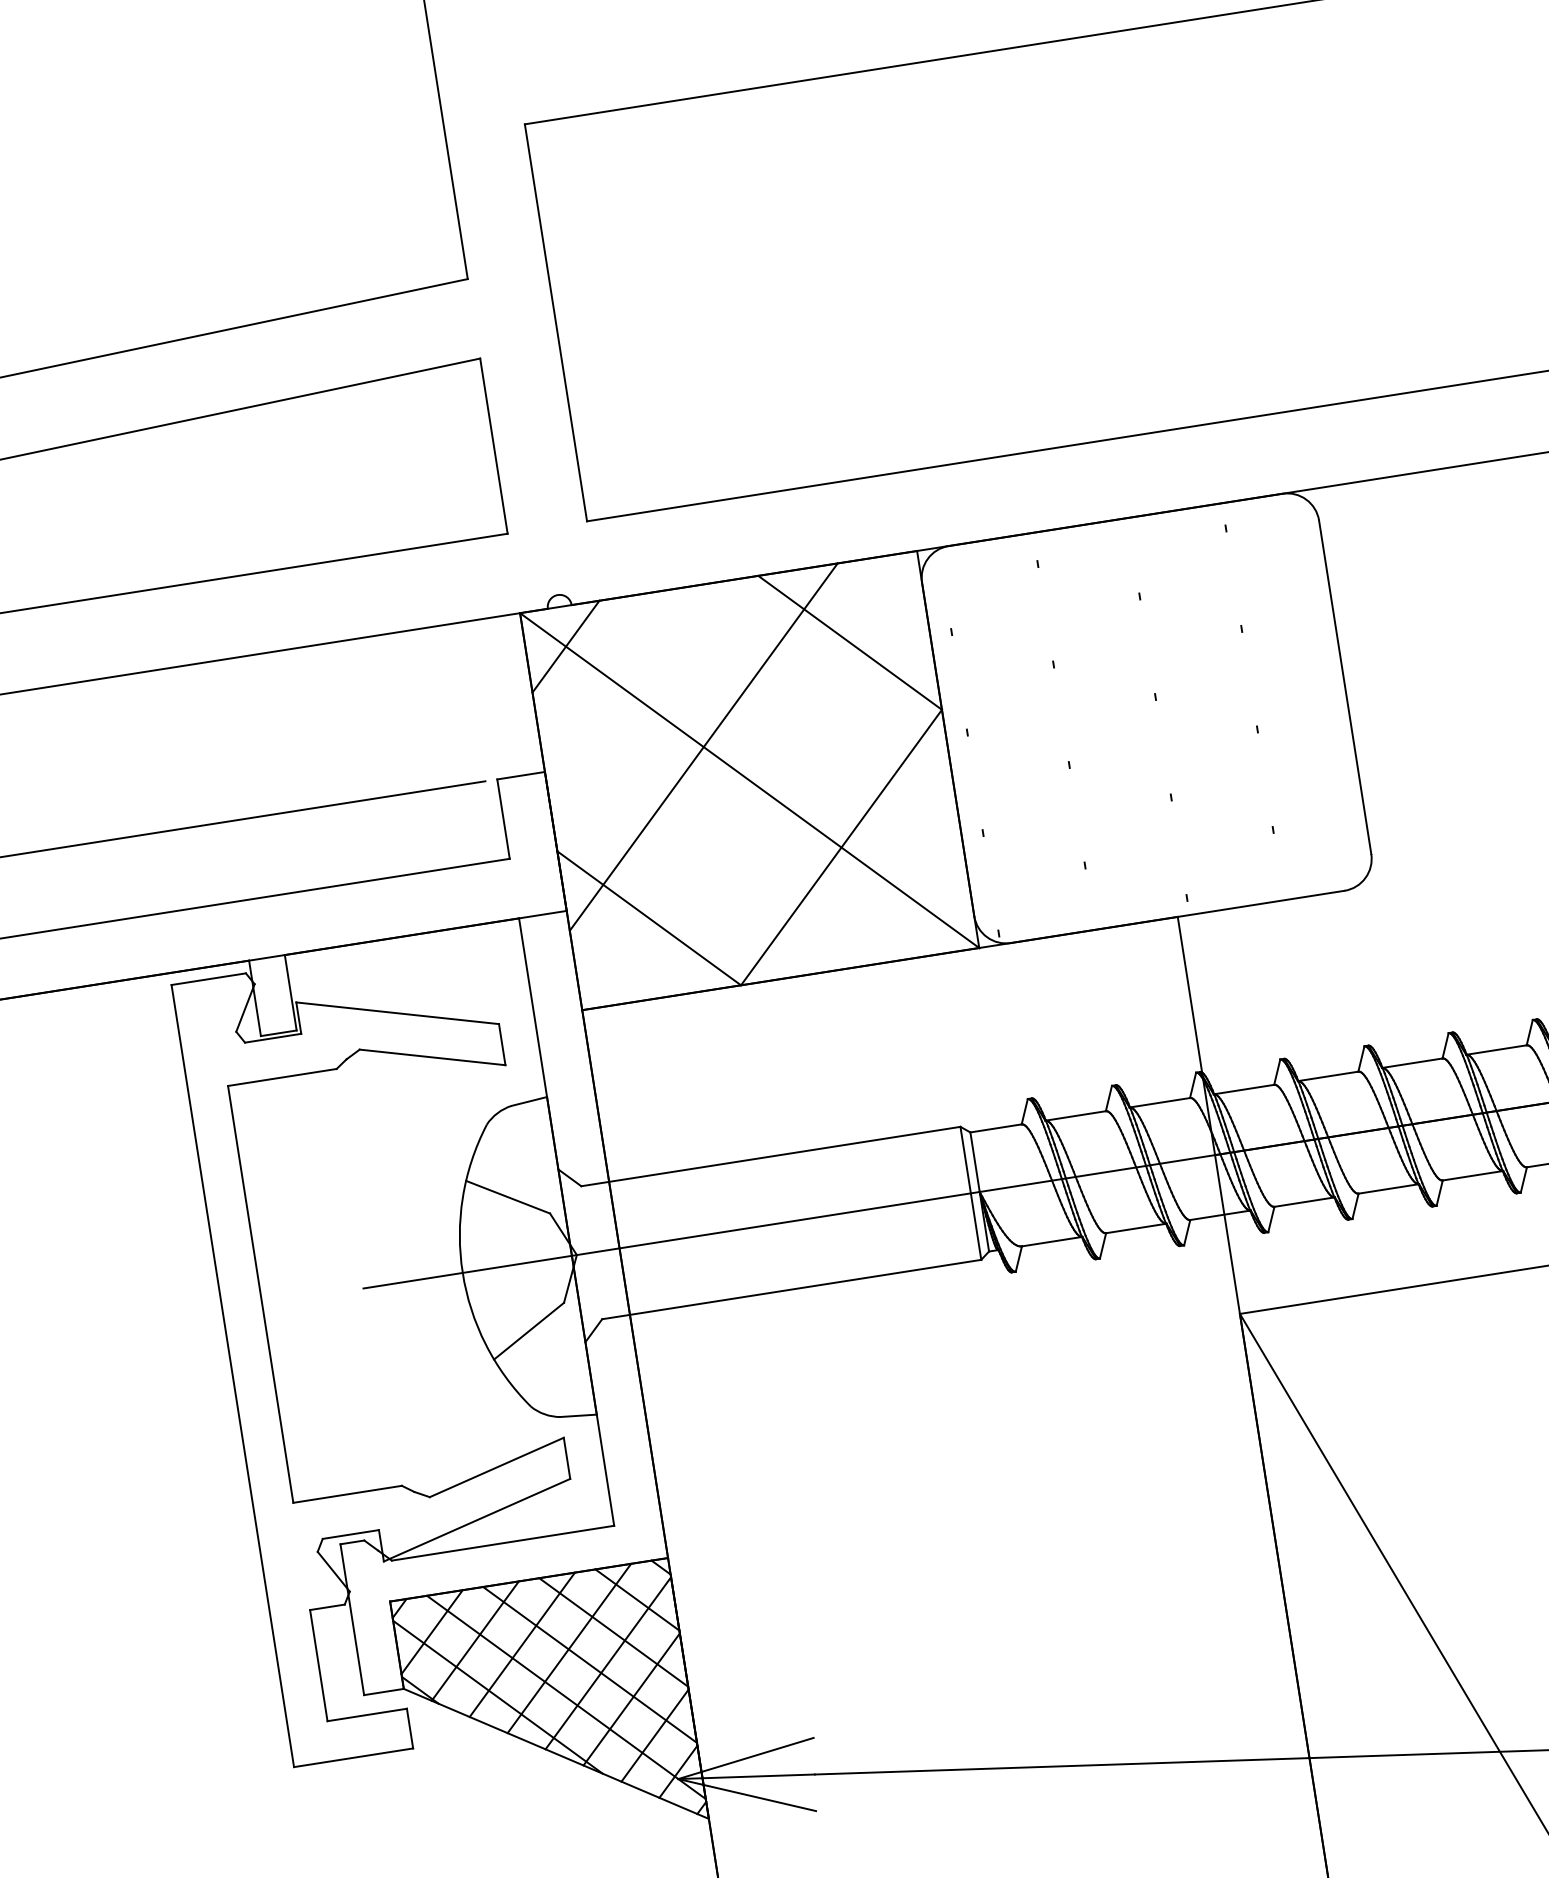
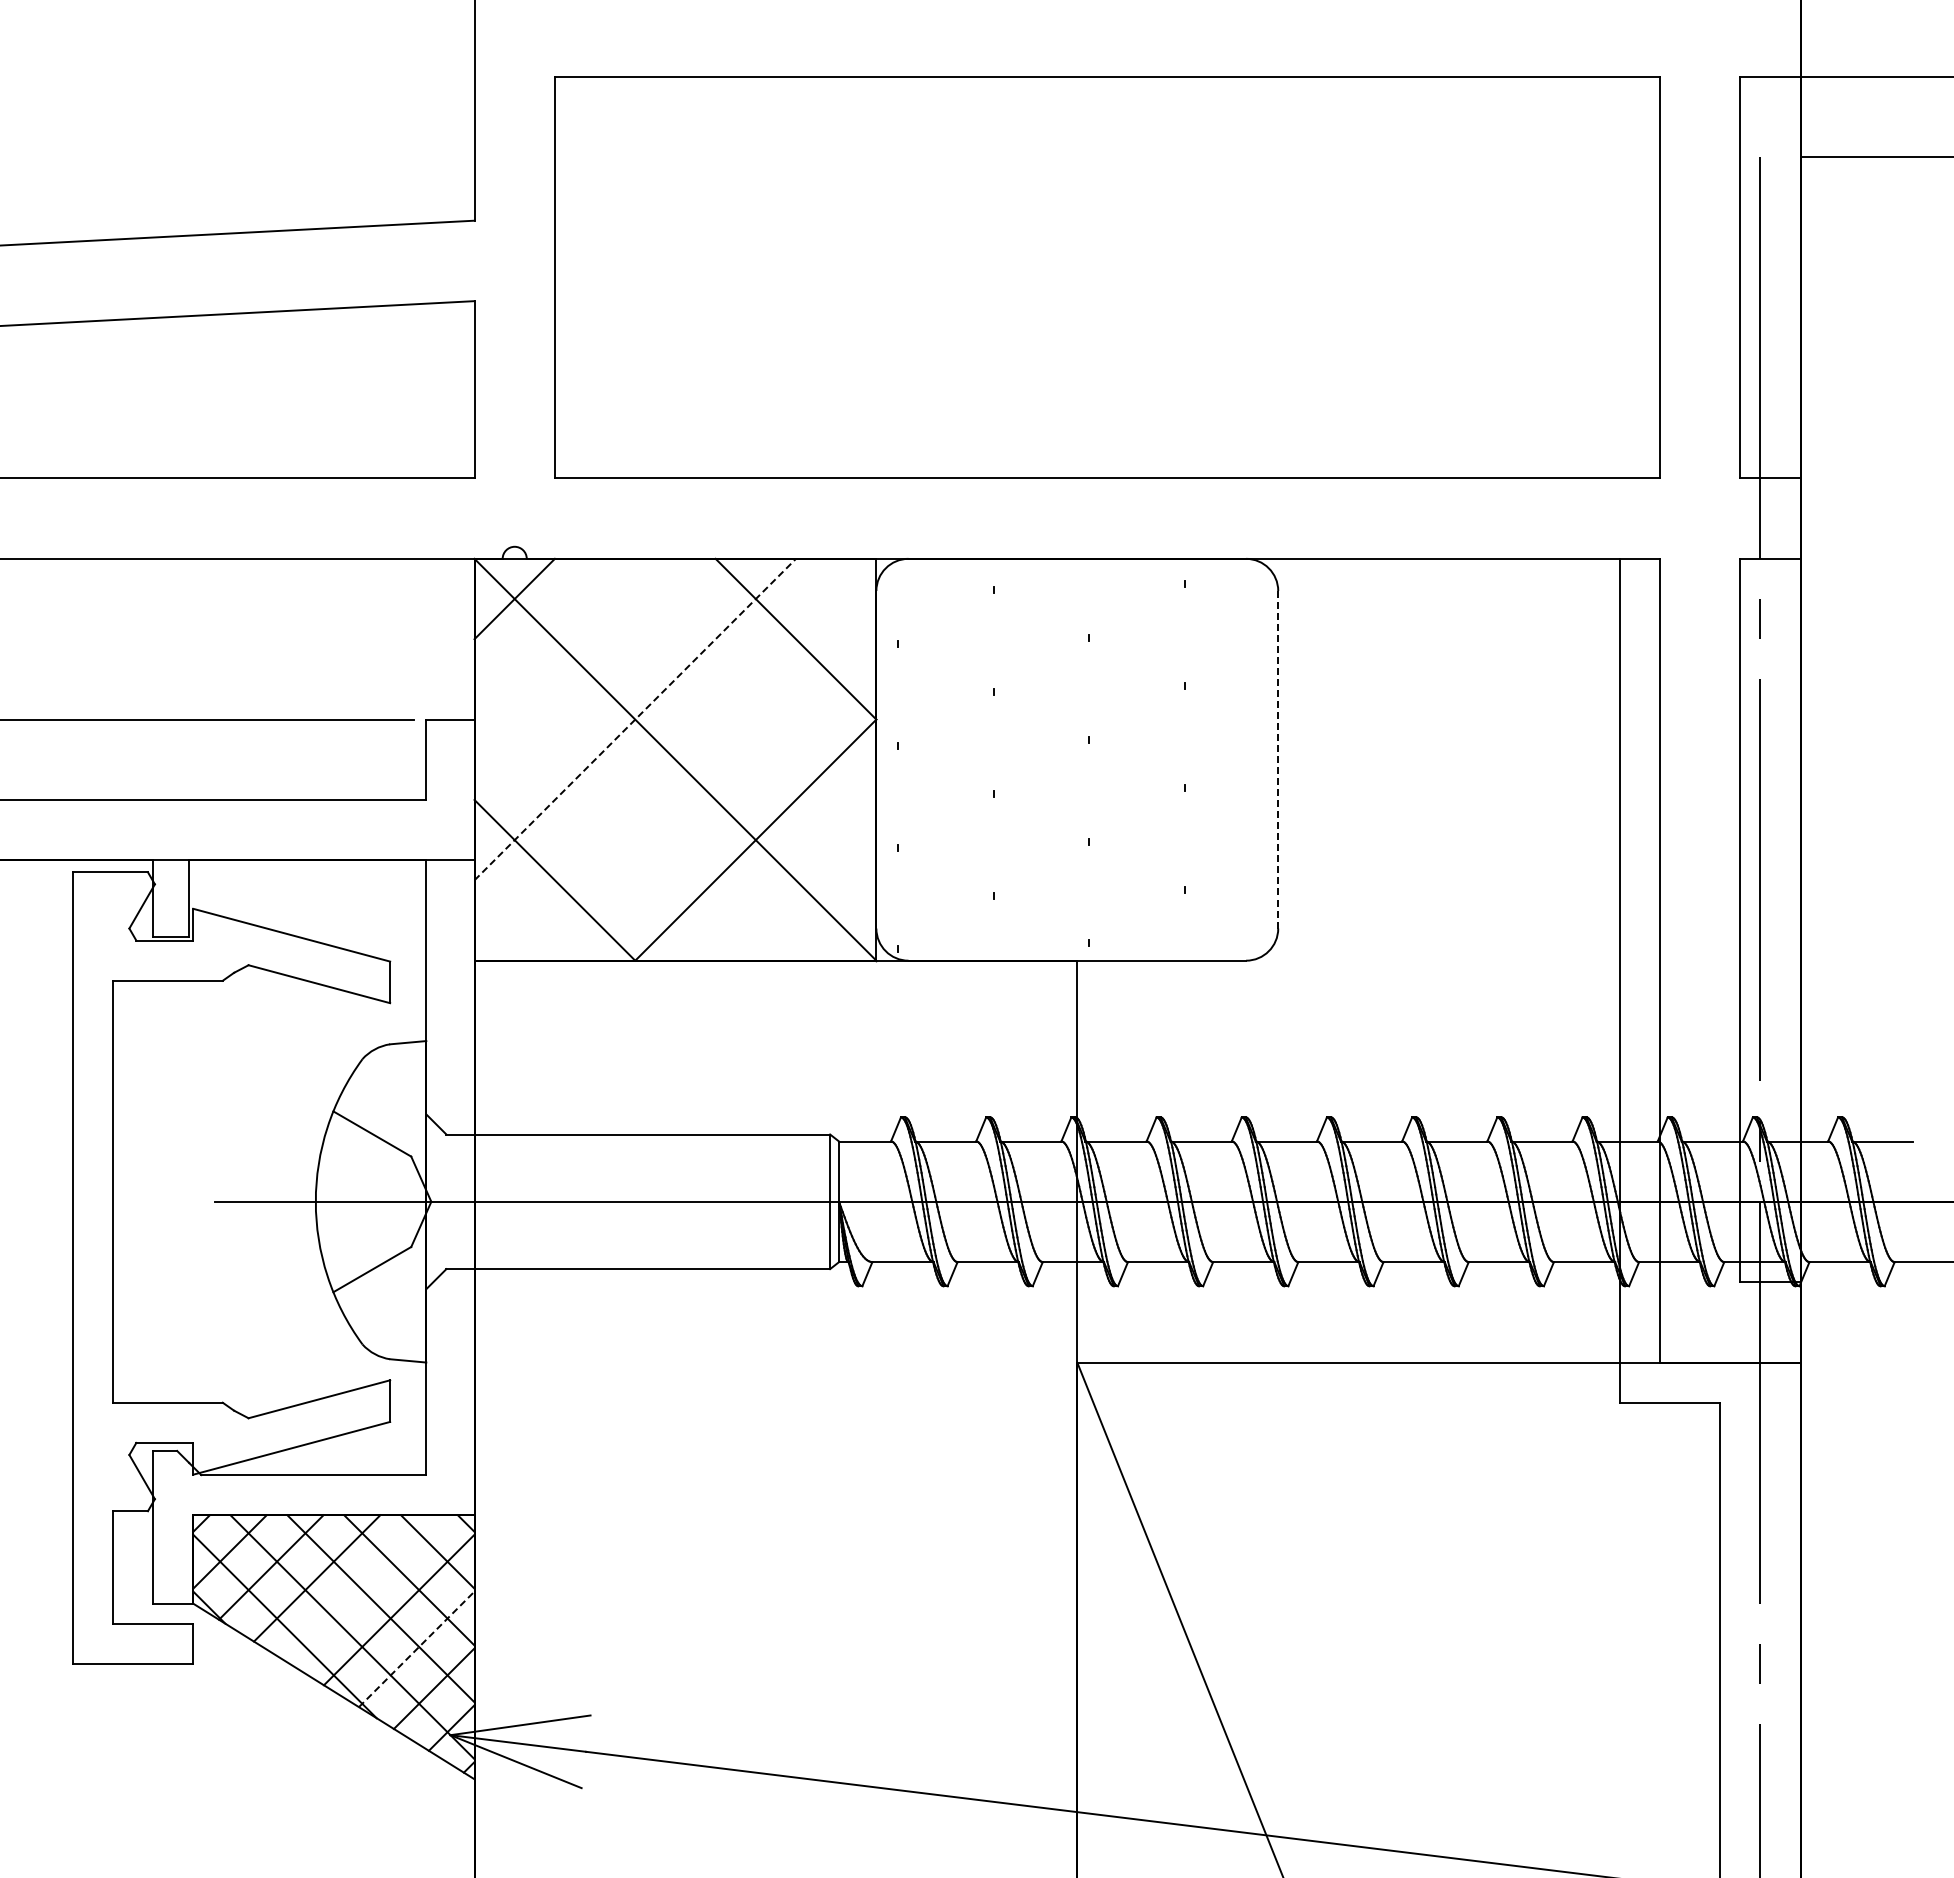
line: (1345, 687) -> (1278, 759), solid -> dashed
line: (703, 746) -> (635, 719), solid -> dashed
line: (568, 1648) -> (362, 1589), removed
line: (631, 1699) -> (416, 1649), solid -> dashed

